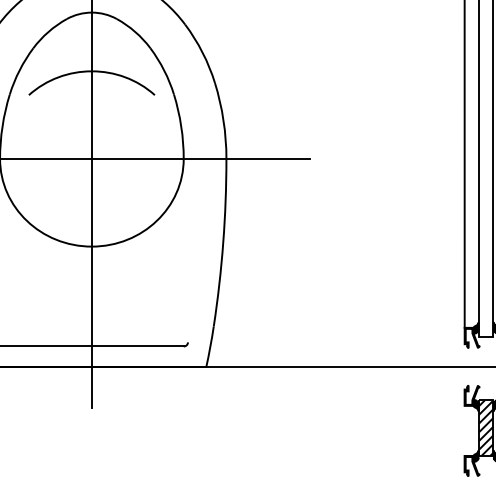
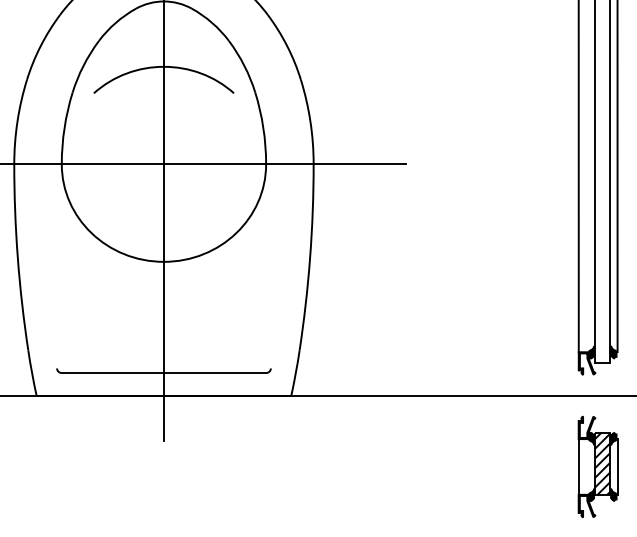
line: (464, 430) -> (578, 466), added

